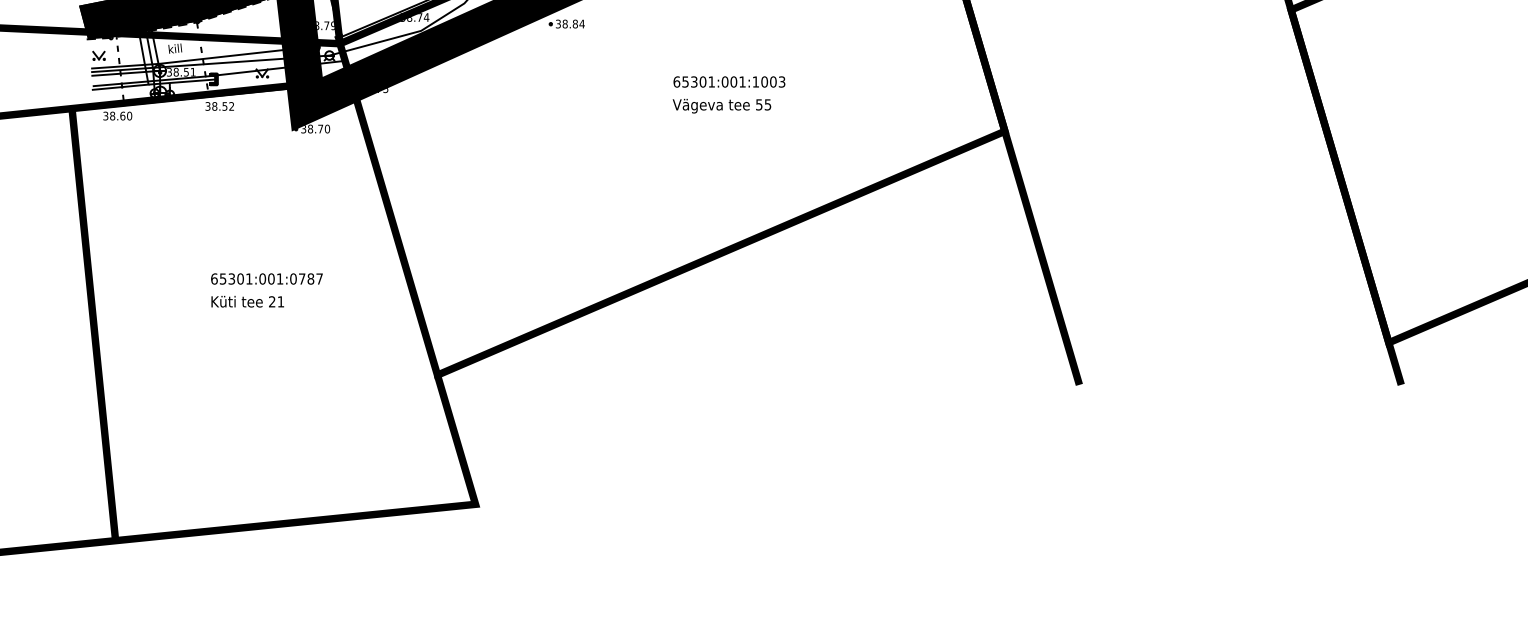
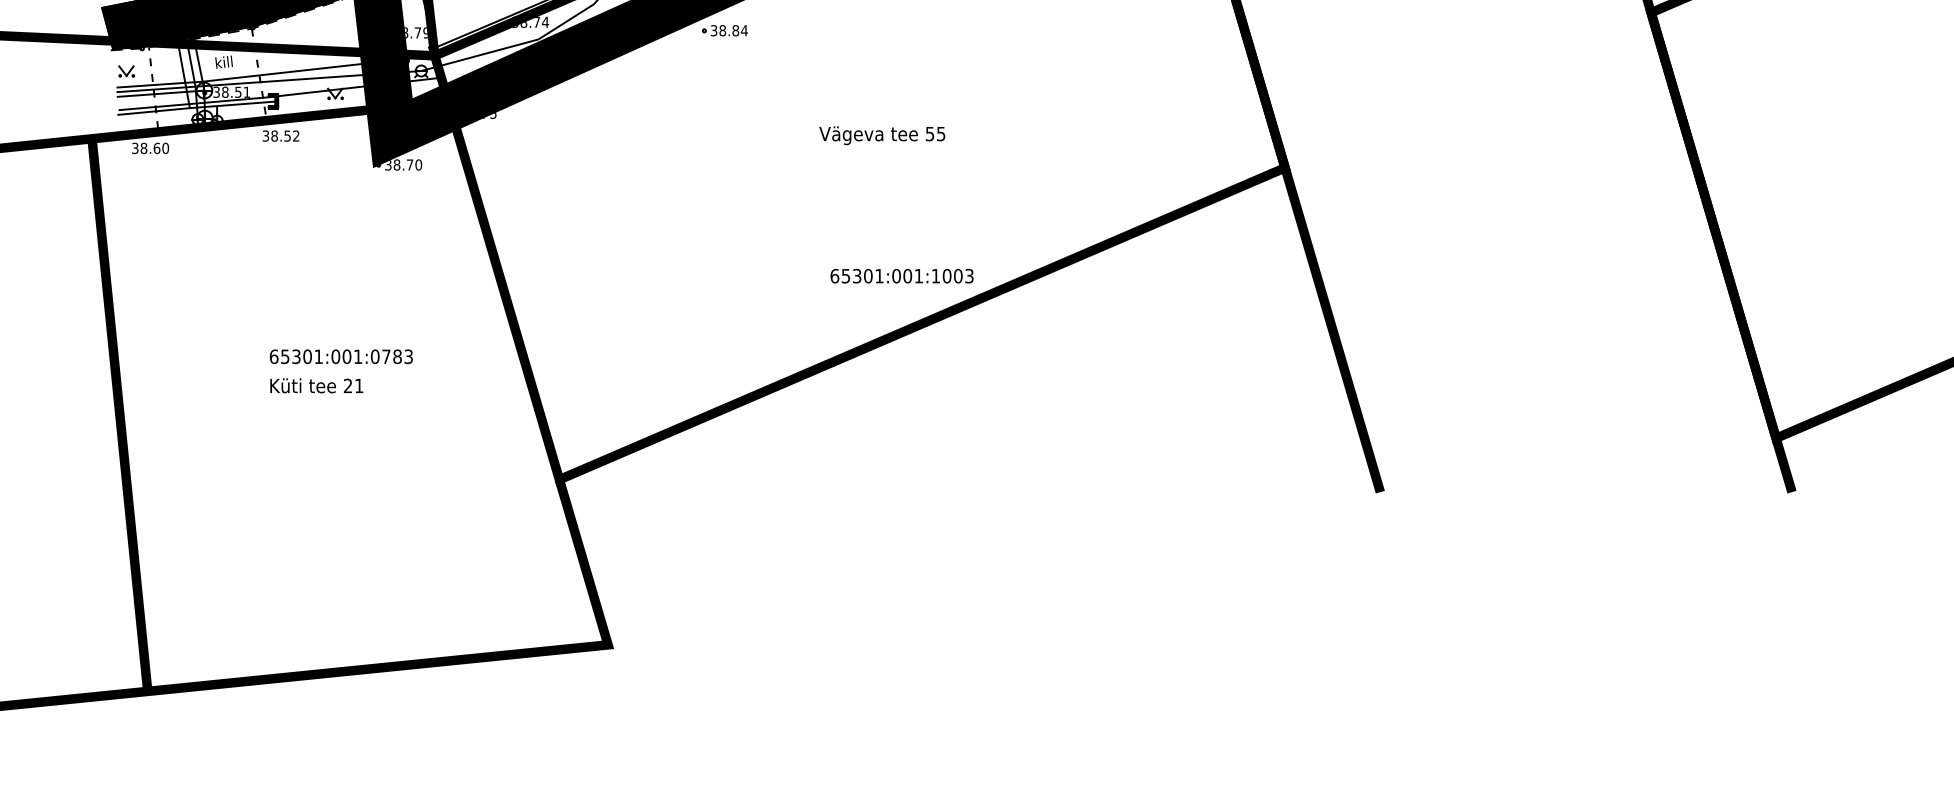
text: (729, 81) -> (902, 275), moved
text: (721, 105) -> (881, 134), moved
text: (319, 278) -> (408, 356), 65301:001:0787 -> 65301:001:0783

